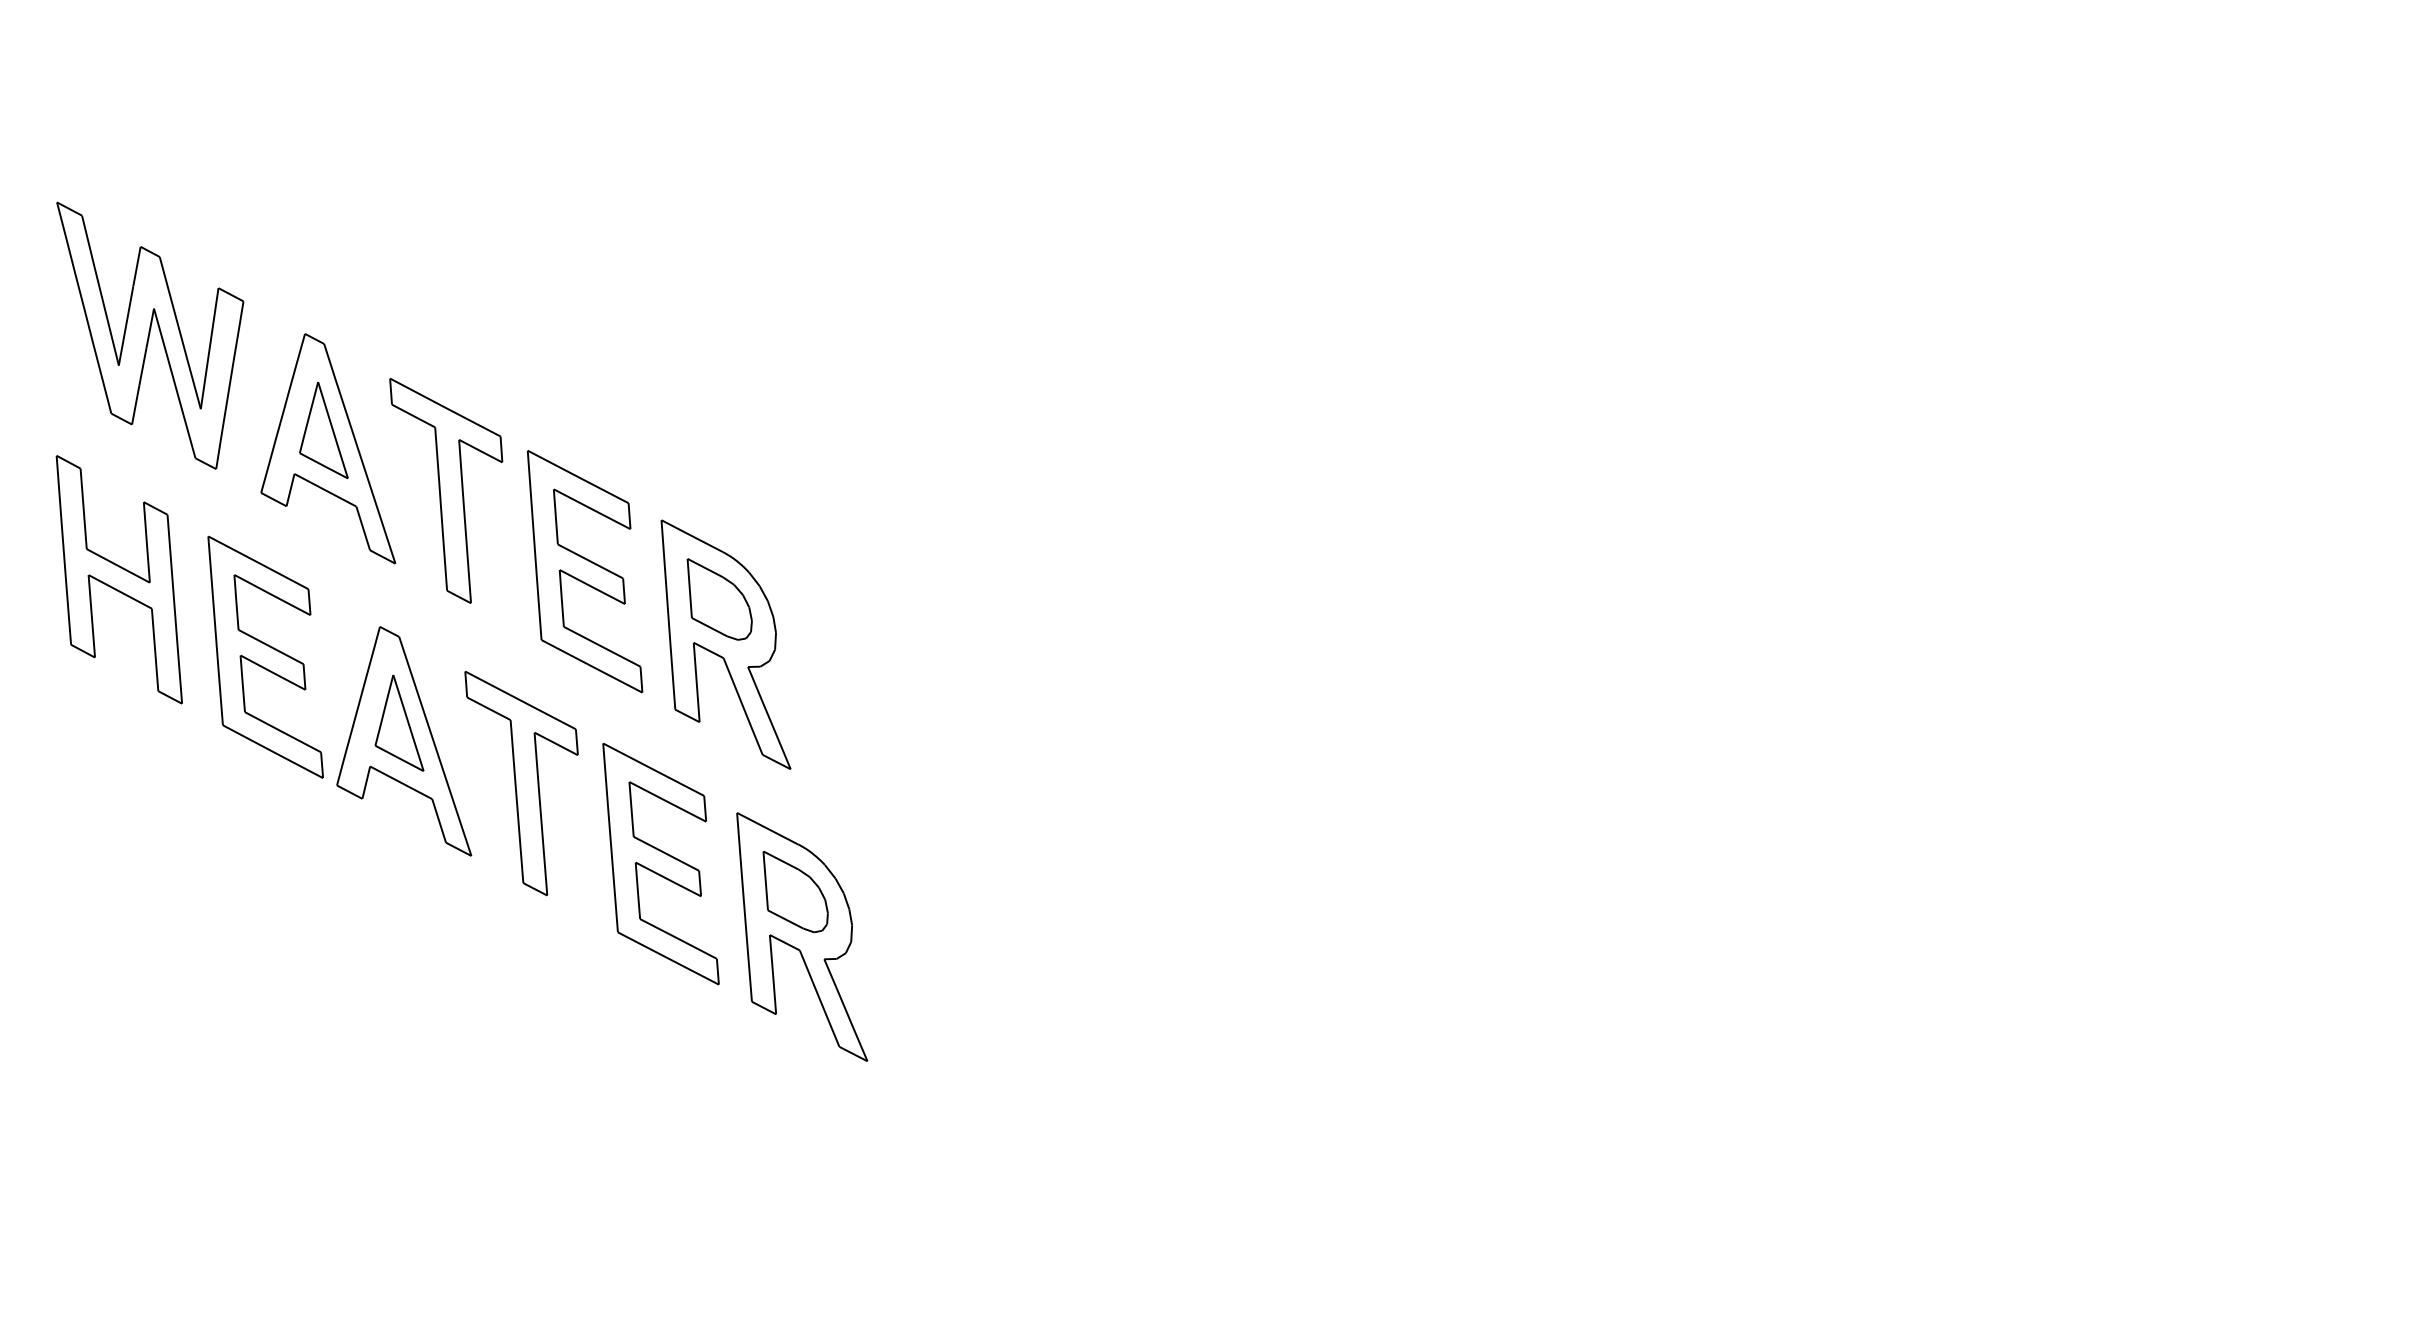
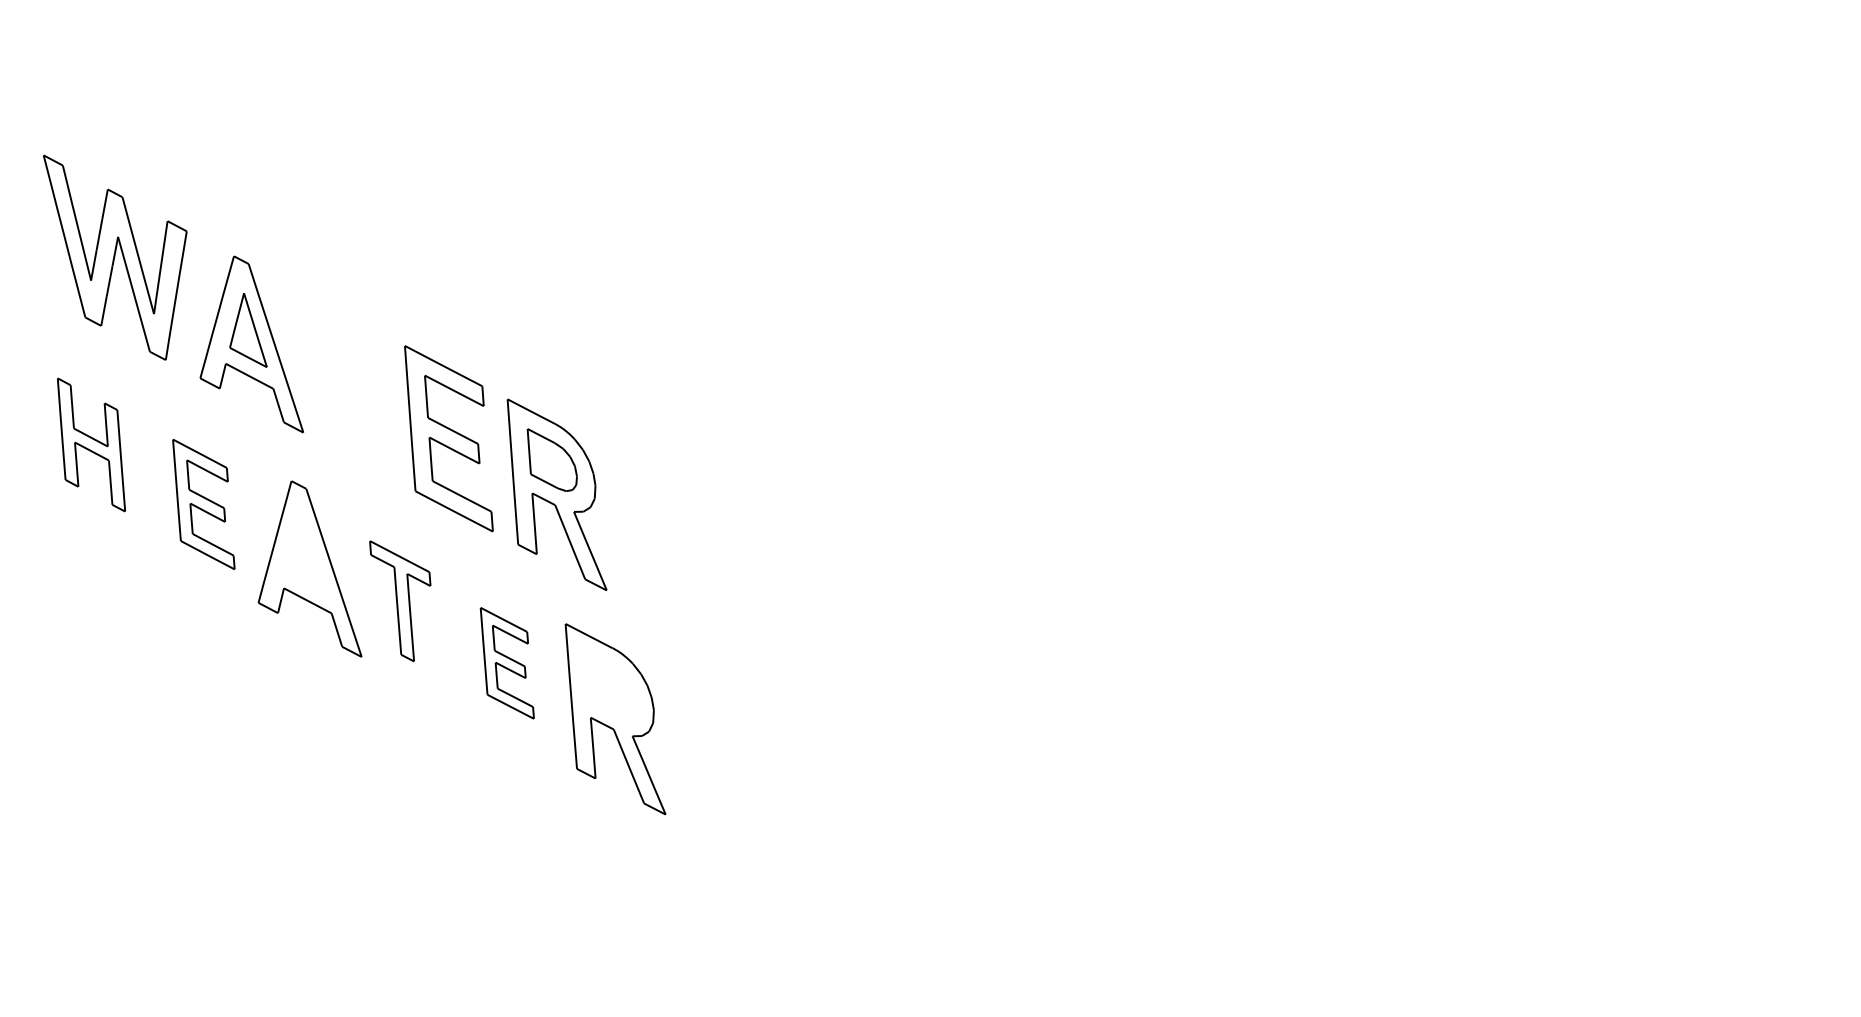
part: (446, 490) -> (342, 376), removed
part: (119, 579) -> (91, 444), size x0.7
part: (265, 657) -> (203, 504), size x0.7
part: (399, 723) -> (306, 555), removed
part: (521, 782) -> (400, 600), size x0.7
part: (661, 864) -> (507, 663), size x0.6
part: (795, 891) -> (610, 684), removed

